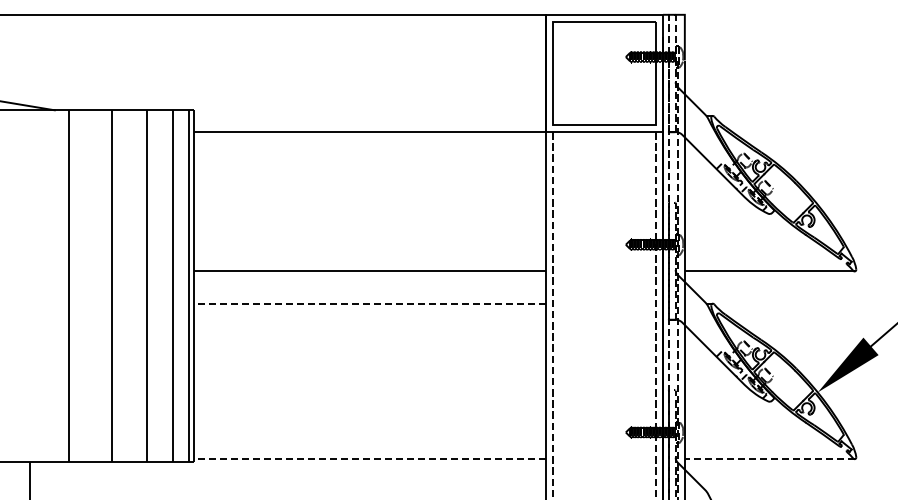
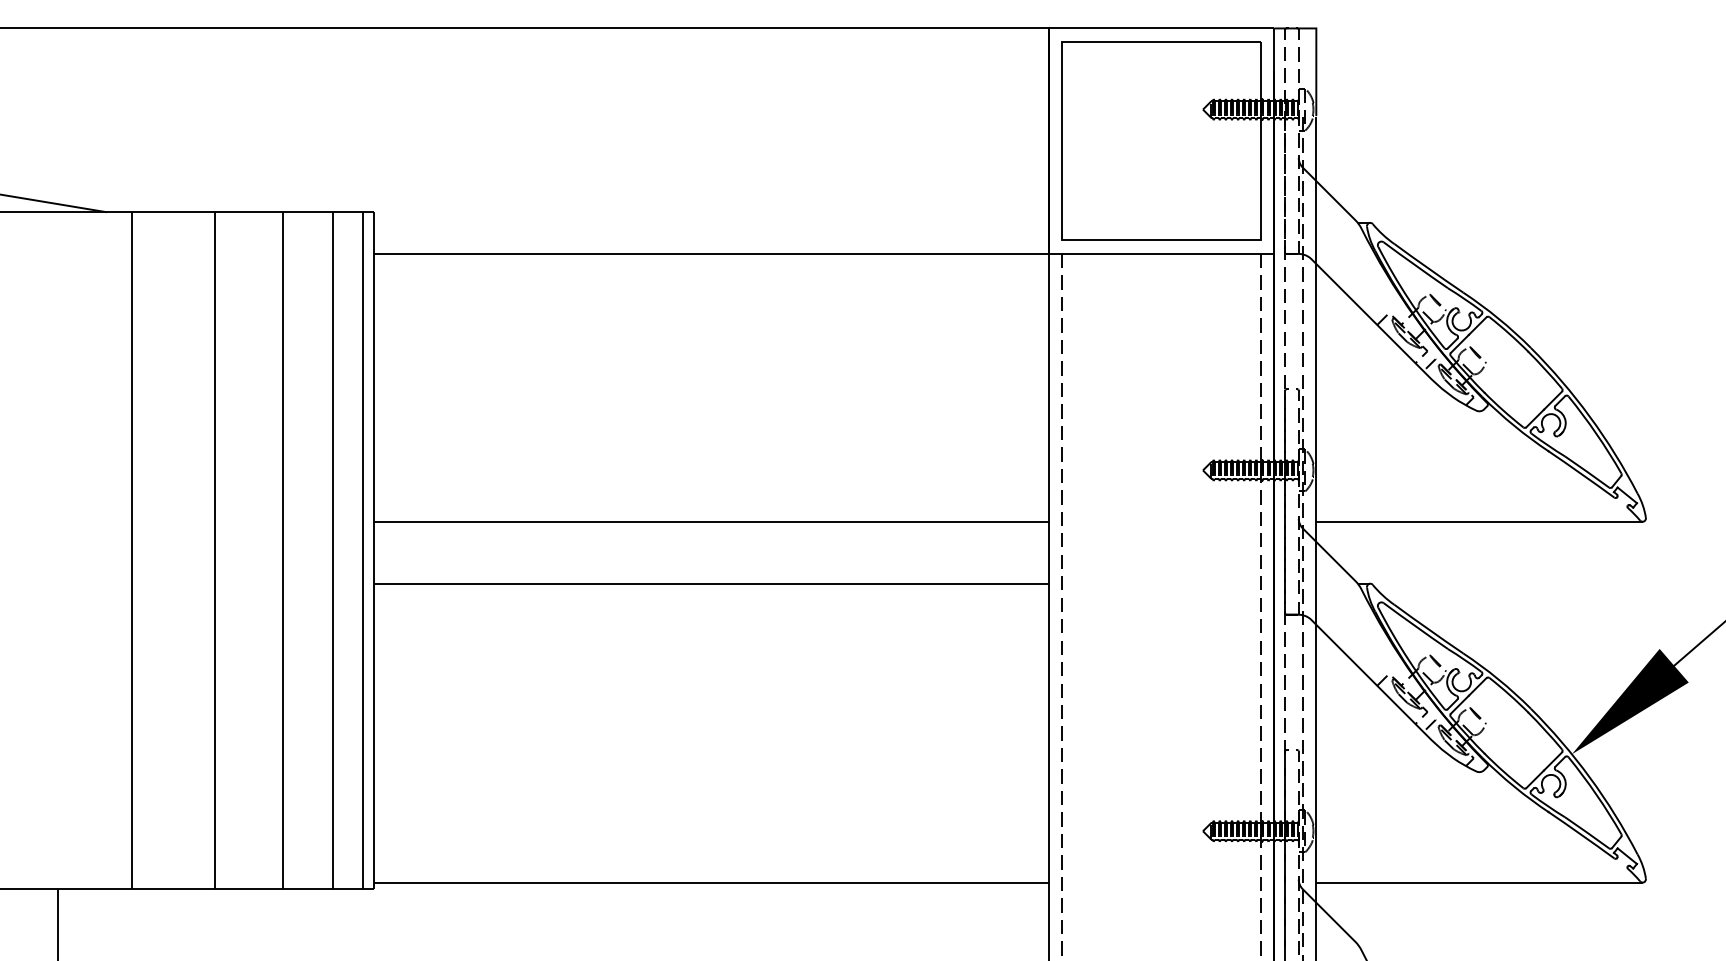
line: (370, 303) -> (712, 583), dashed -> solid
line: (370, 459) -> (712, 883), dashed -> solid
line: (769, 459) -> (1479, 883), dashed -> solid

